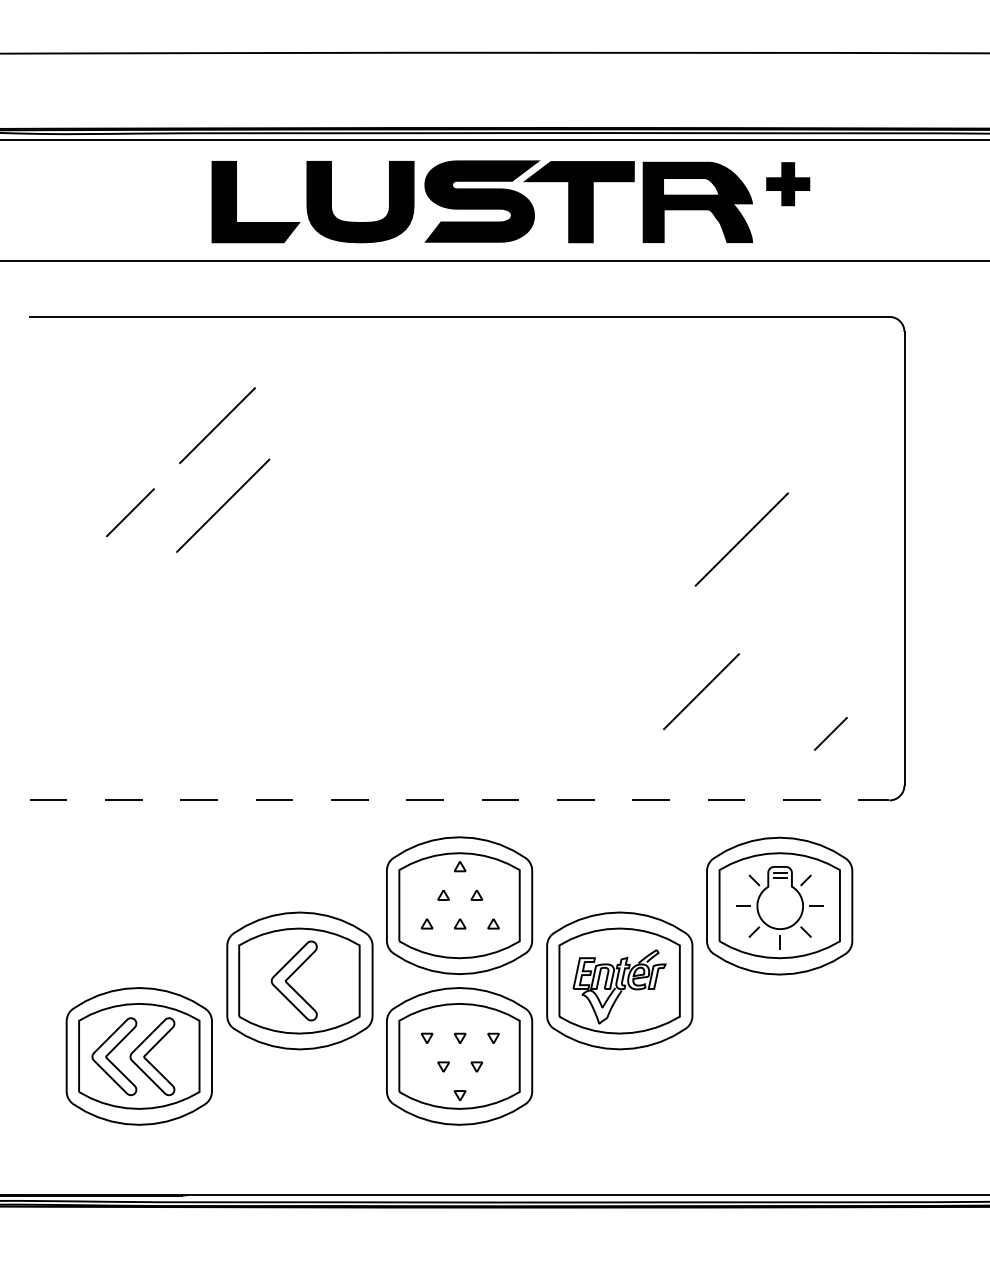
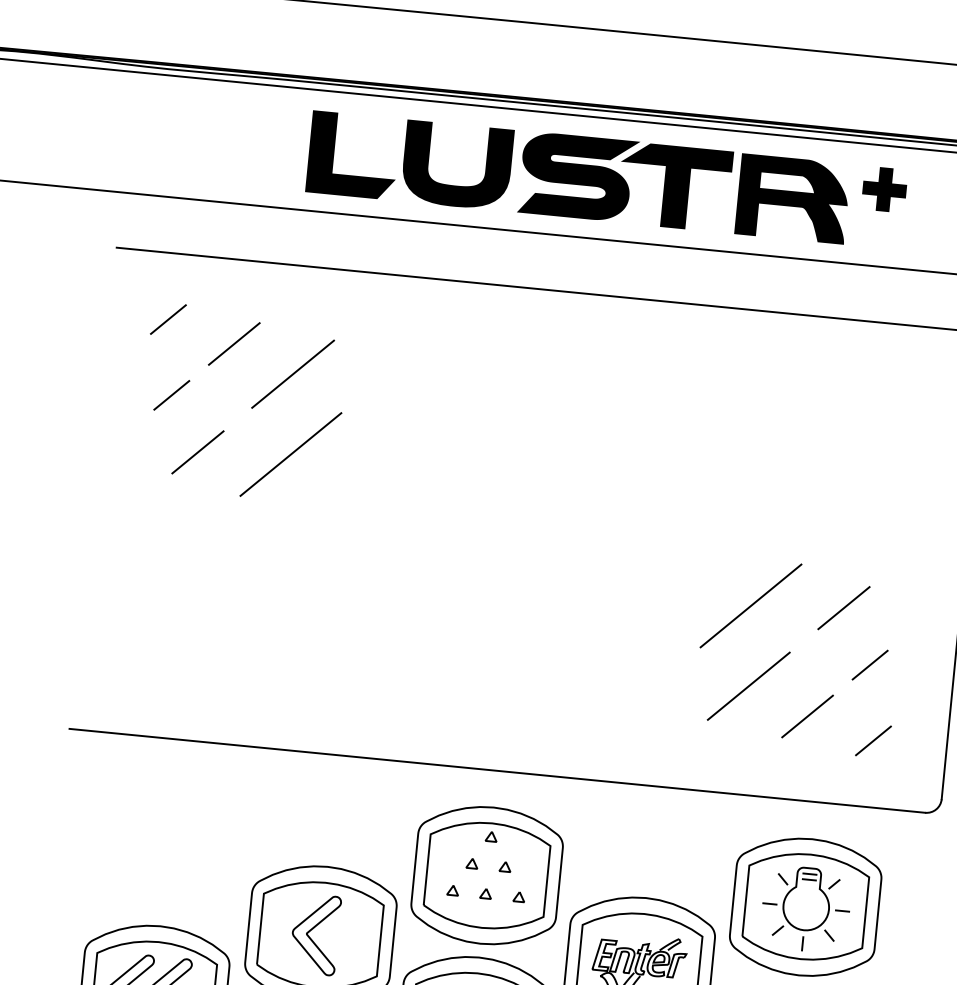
line: (88, 383) -> (168, 319), added
line: (155, 401) -> (233, 344), added
line: (98, 458) -> (171, 395), added
line: (741, 539) -> (750, 605), moved
line: (788, 604) -> (843, 607), added
line: (820, 658) -> (870, 664), added
line: (762, 715) -> (807, 715), added
line: (459, 800) -> (497, 770), dashed -> solid

